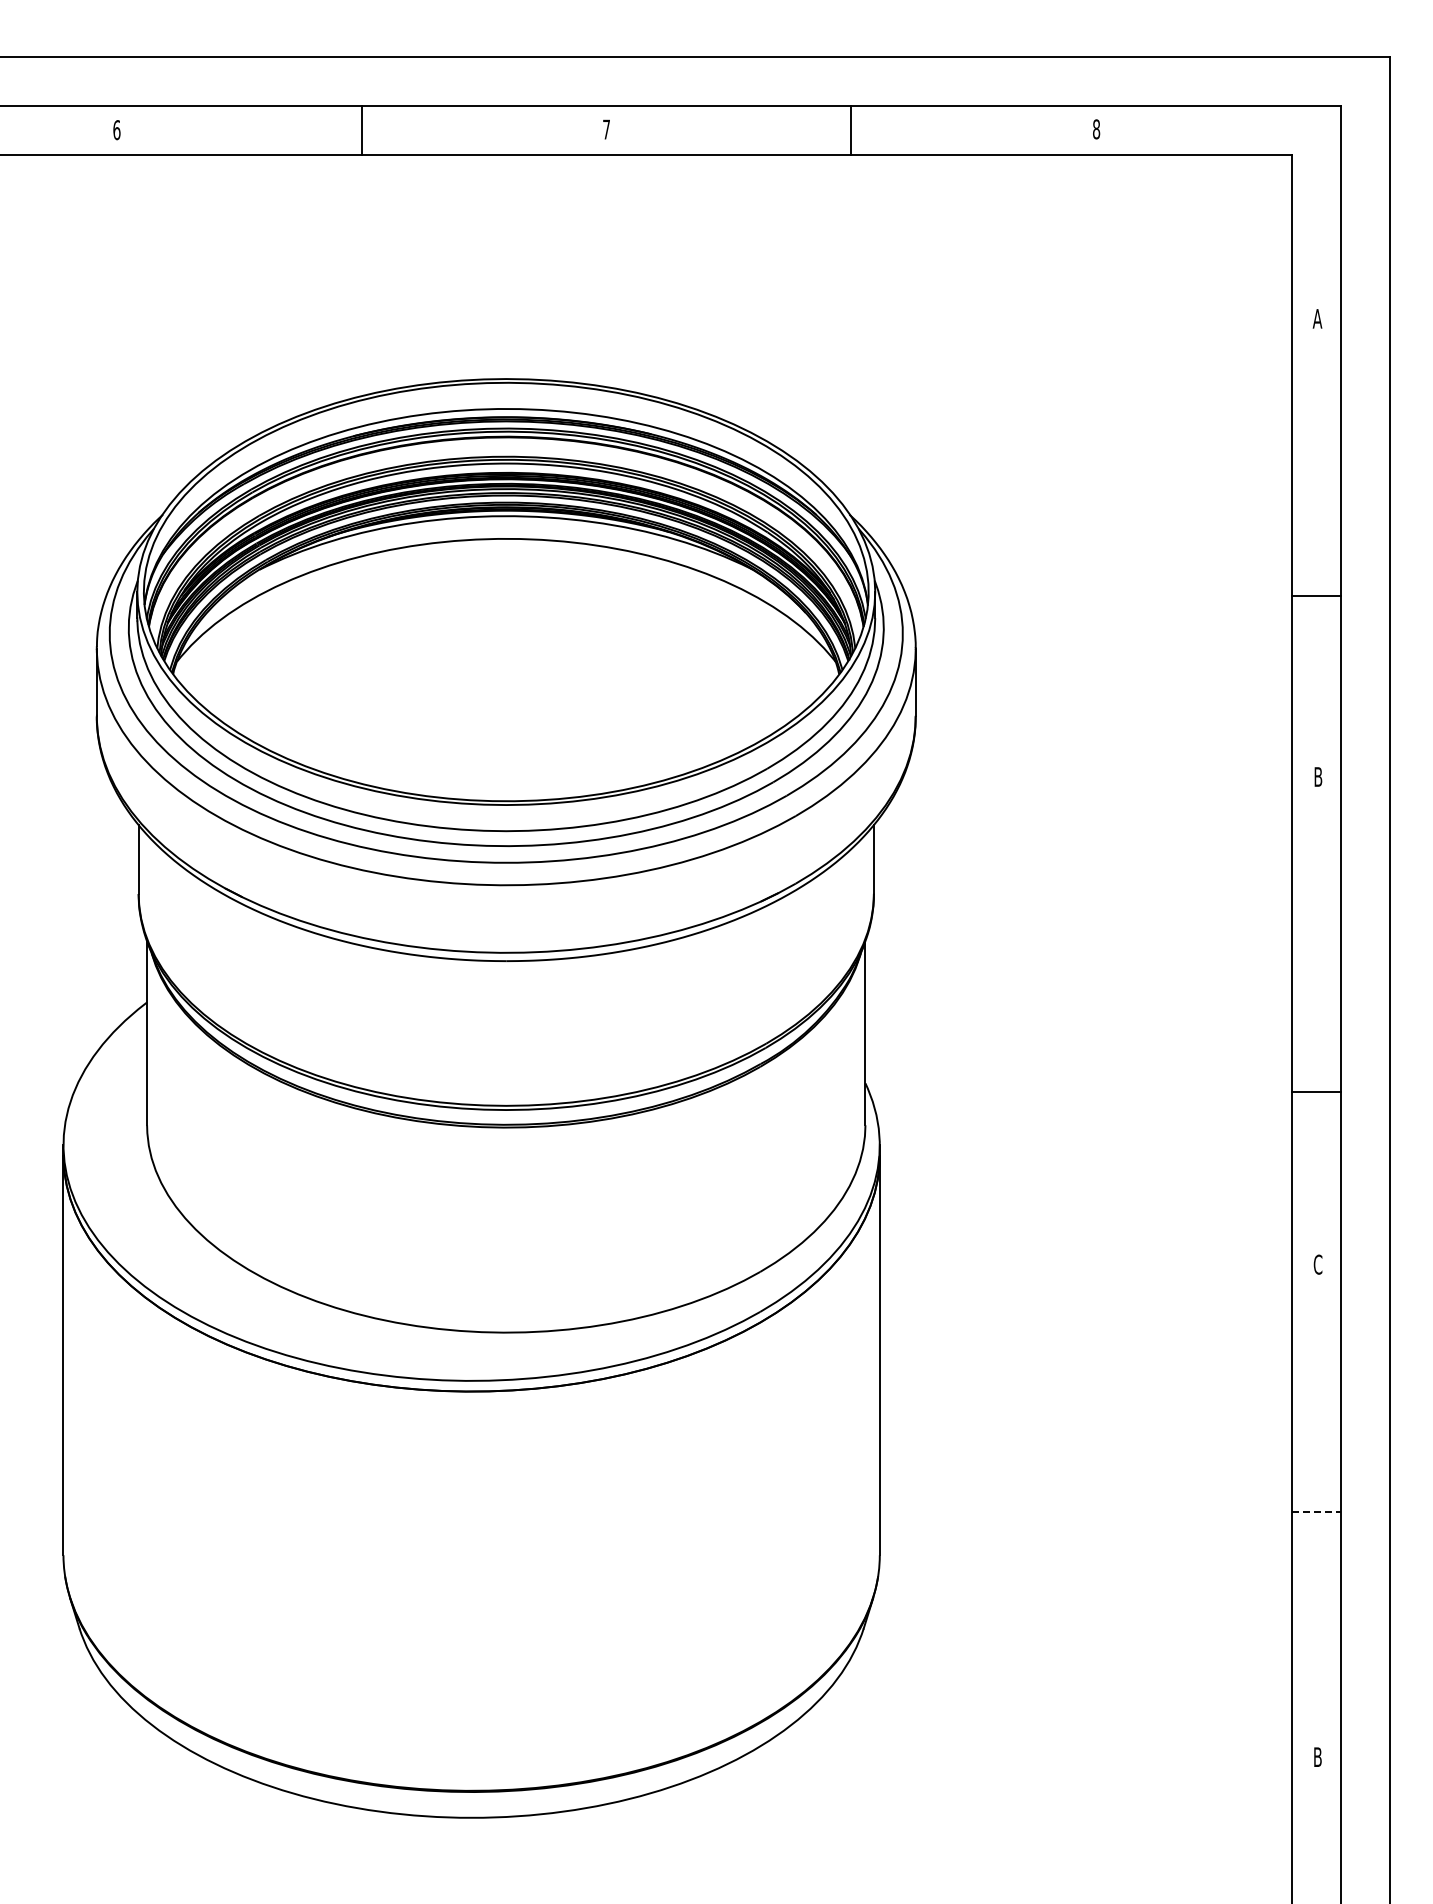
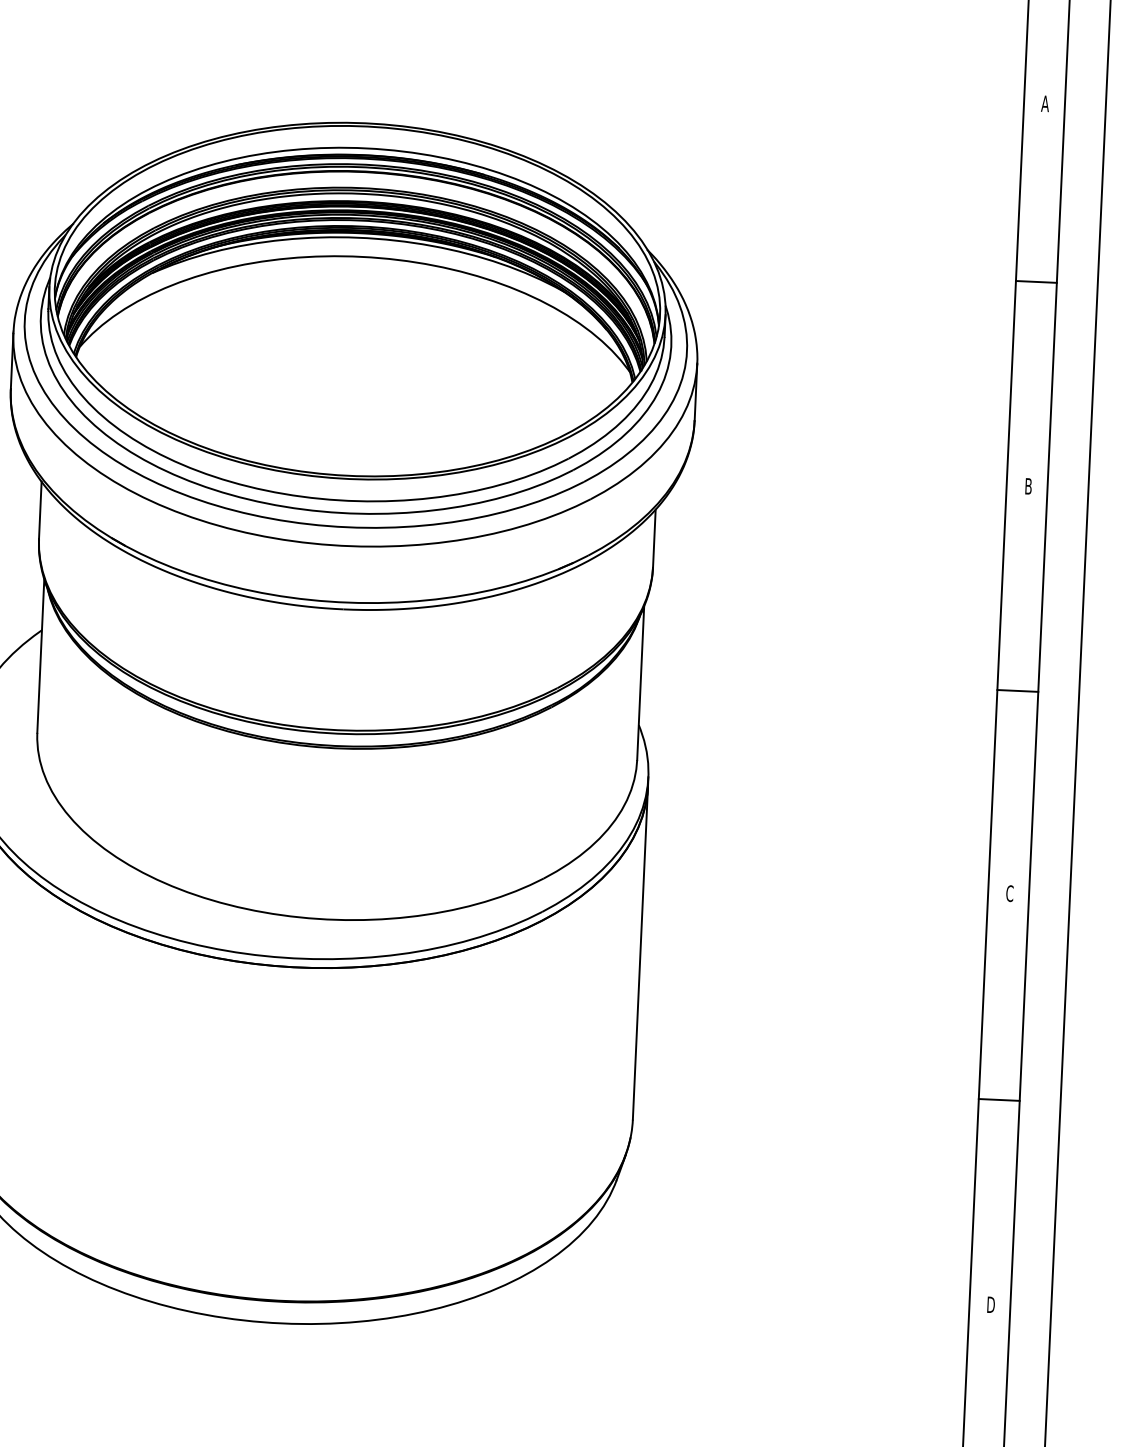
line: (1316, 596) -> (1036, 282), moved
line: (1316, 1092) -> (1017, 691), moved
line: (1317, 1511) -> (1000, 1099), dashed -> solid
text: (1317, 1756) -> (990, 1304), B -> D

